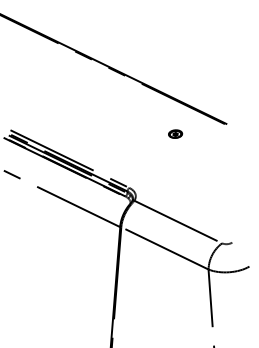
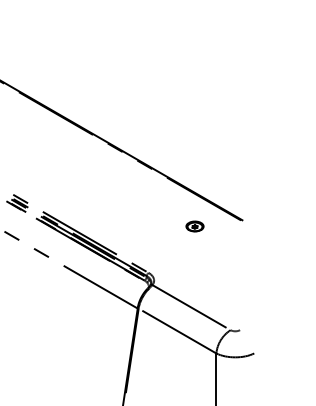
part: (175, 133) -> (194, 225), size x1.4

